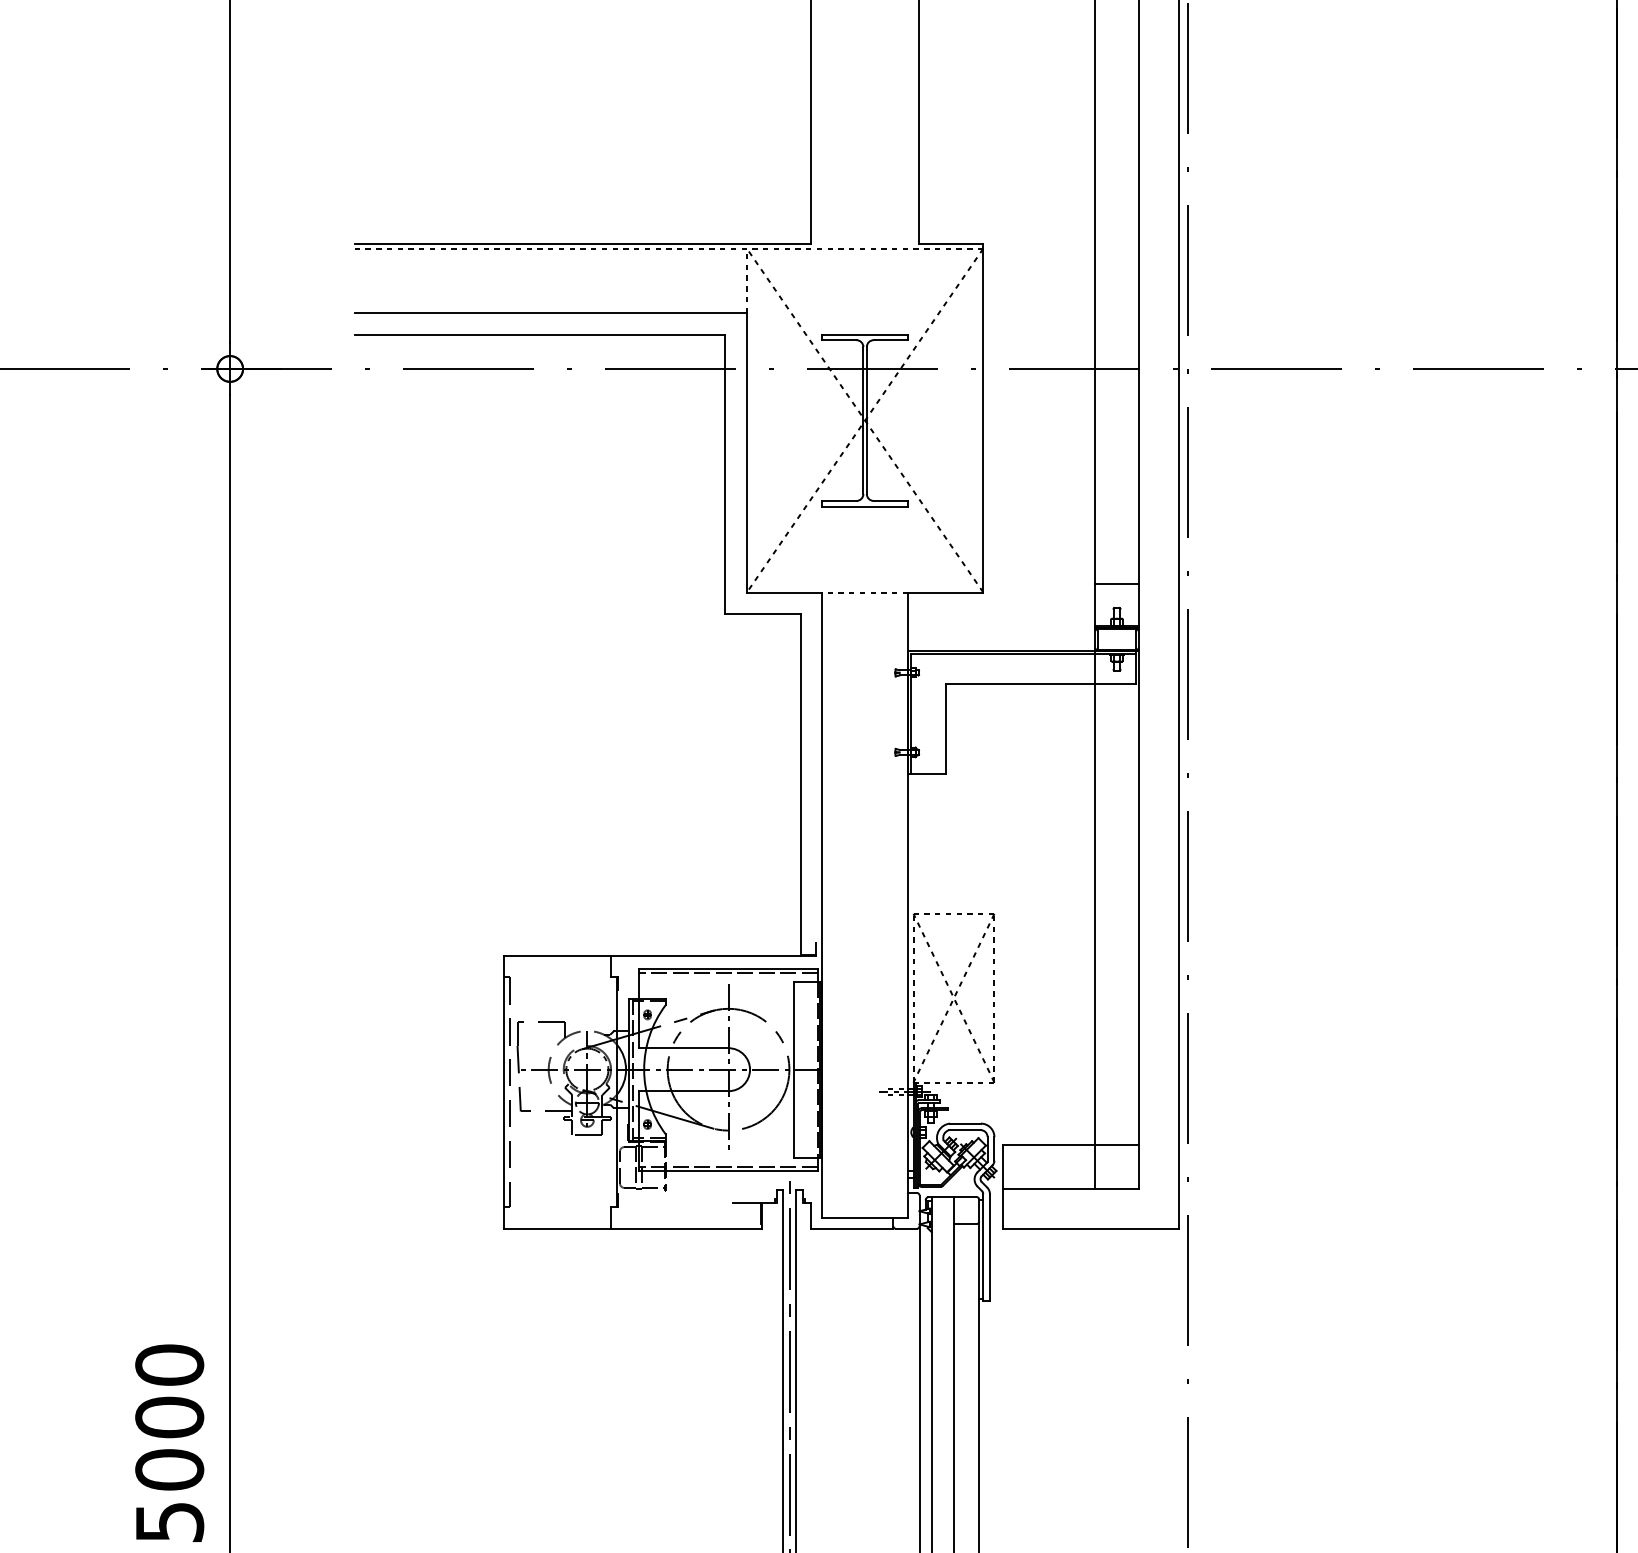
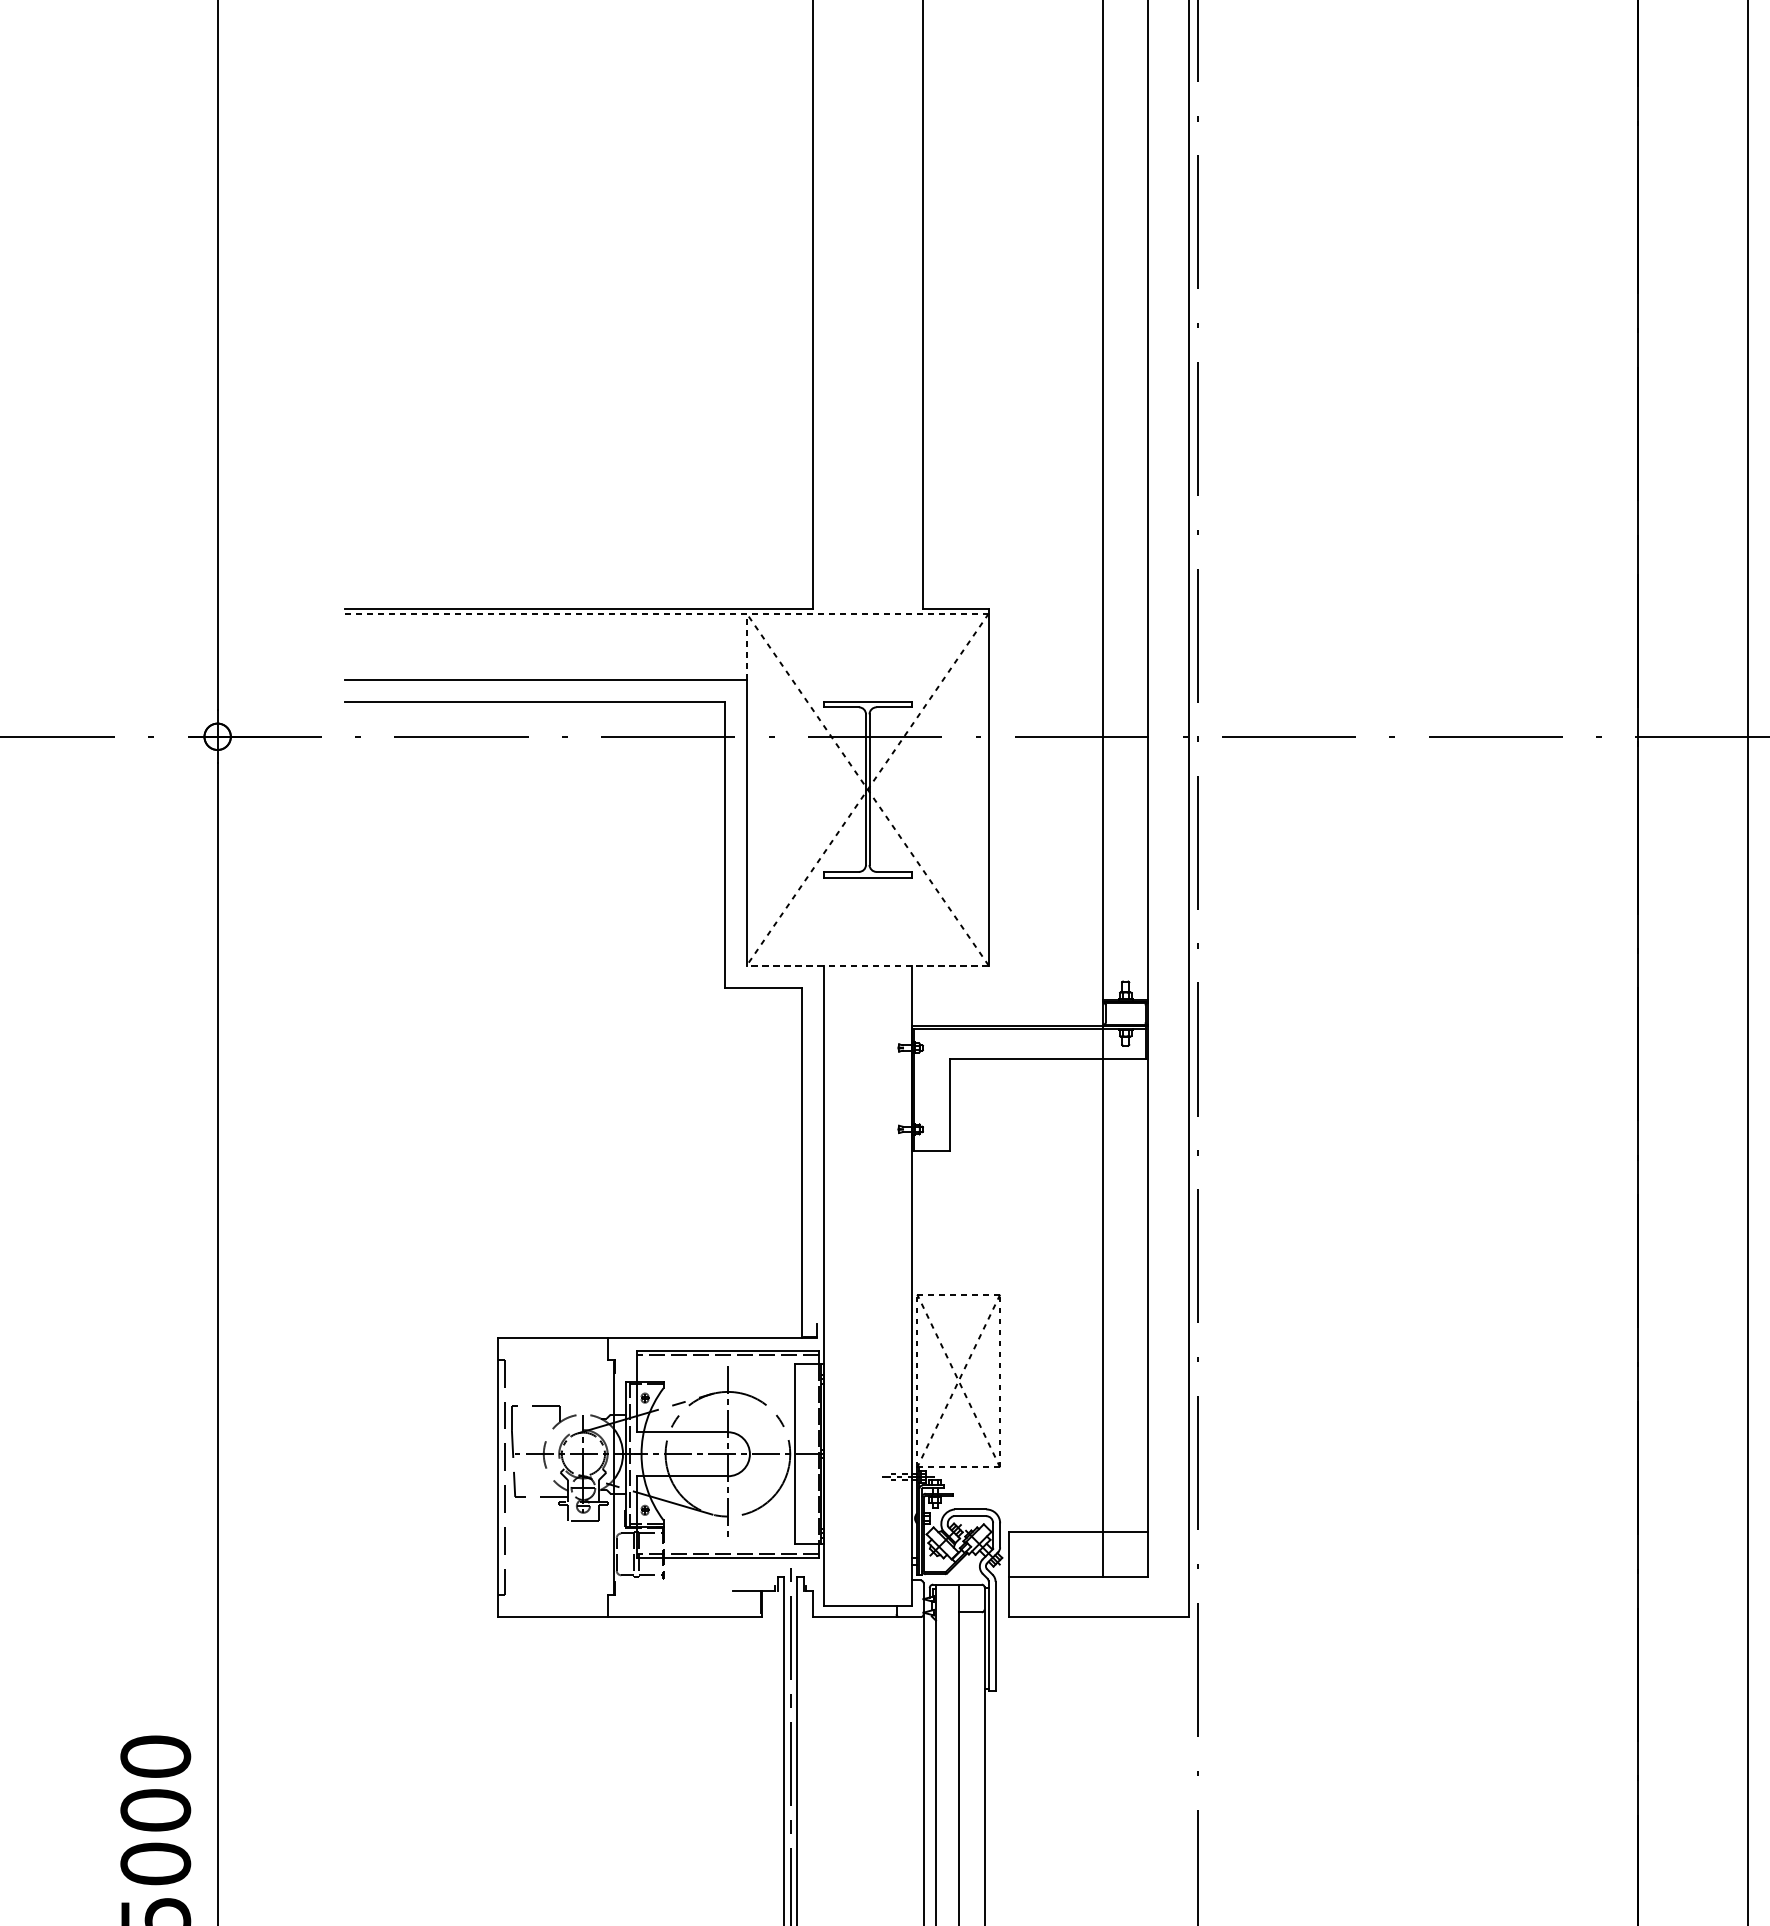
line: (1116, 583) -> (1125, 956), removed
line: (784, 592) -> (785, 965), solid -> dashed
line: (945, 592) -> (950, 965), solid -> dashed

